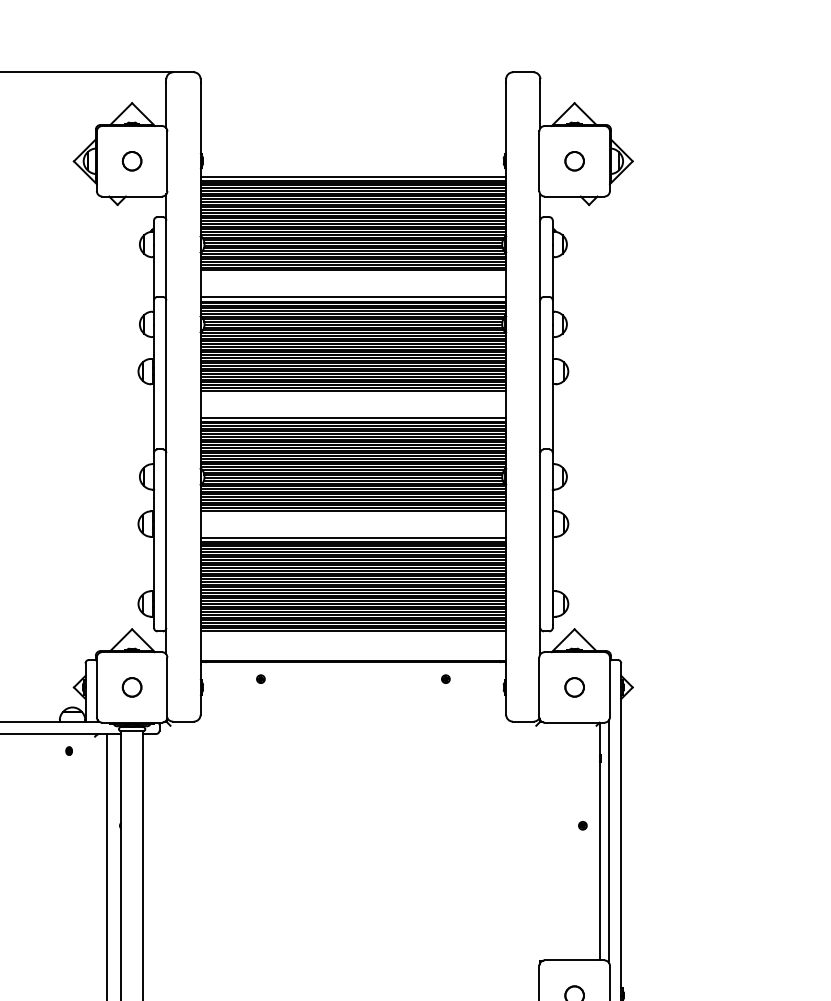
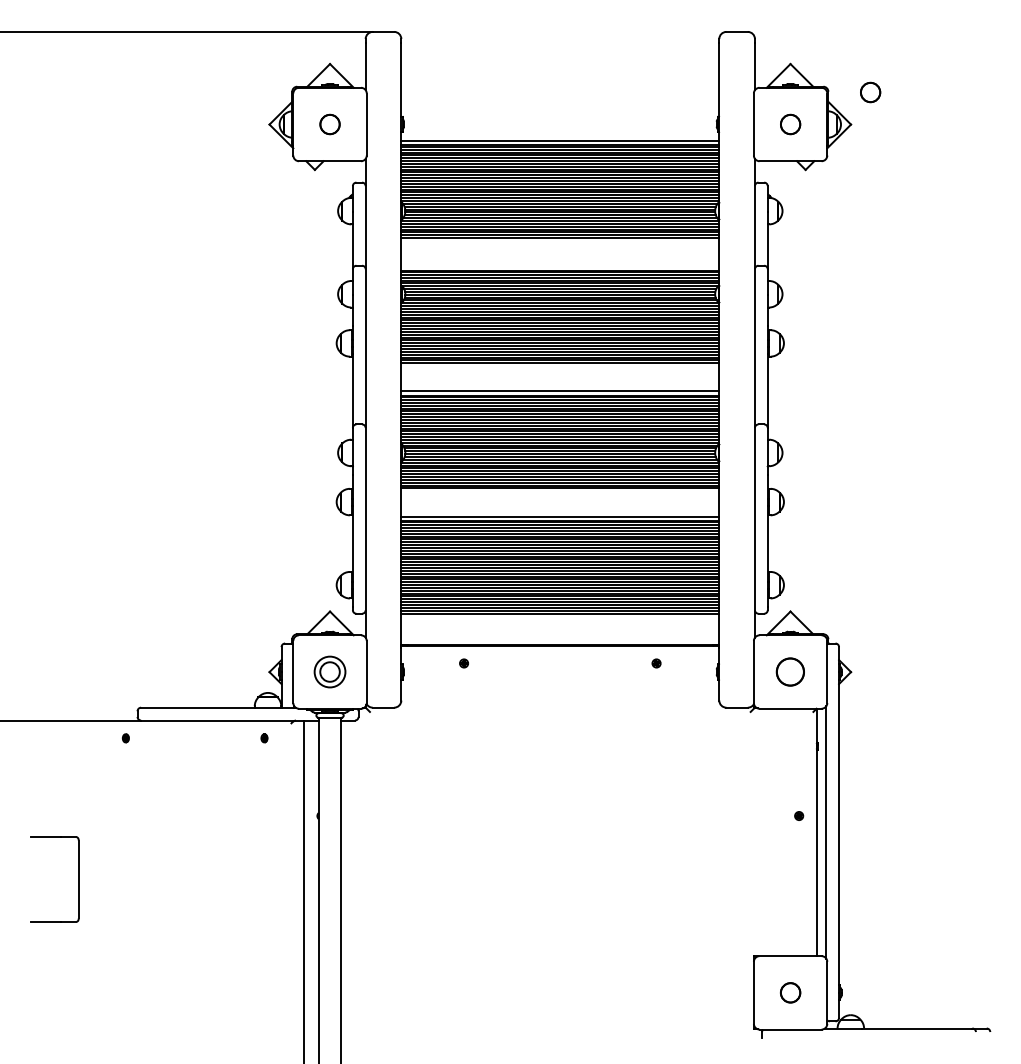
part: (651, 130) -> (870, 92), added
line: (353, 297) -> (560, 266), removed
circle: (131, 686) -> (329, 671), size x1.6
circle: (574, 686) -> (790, 671), size x1.4

